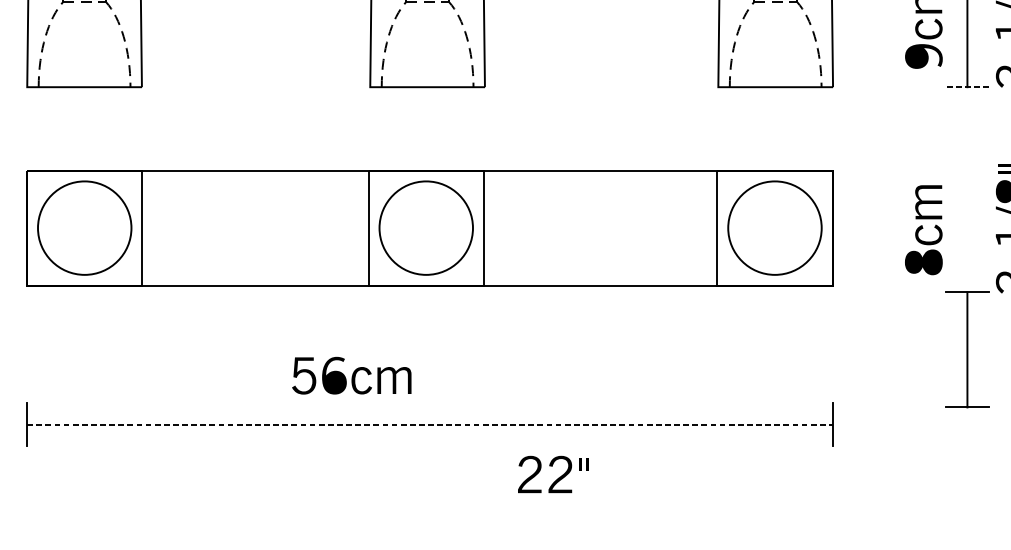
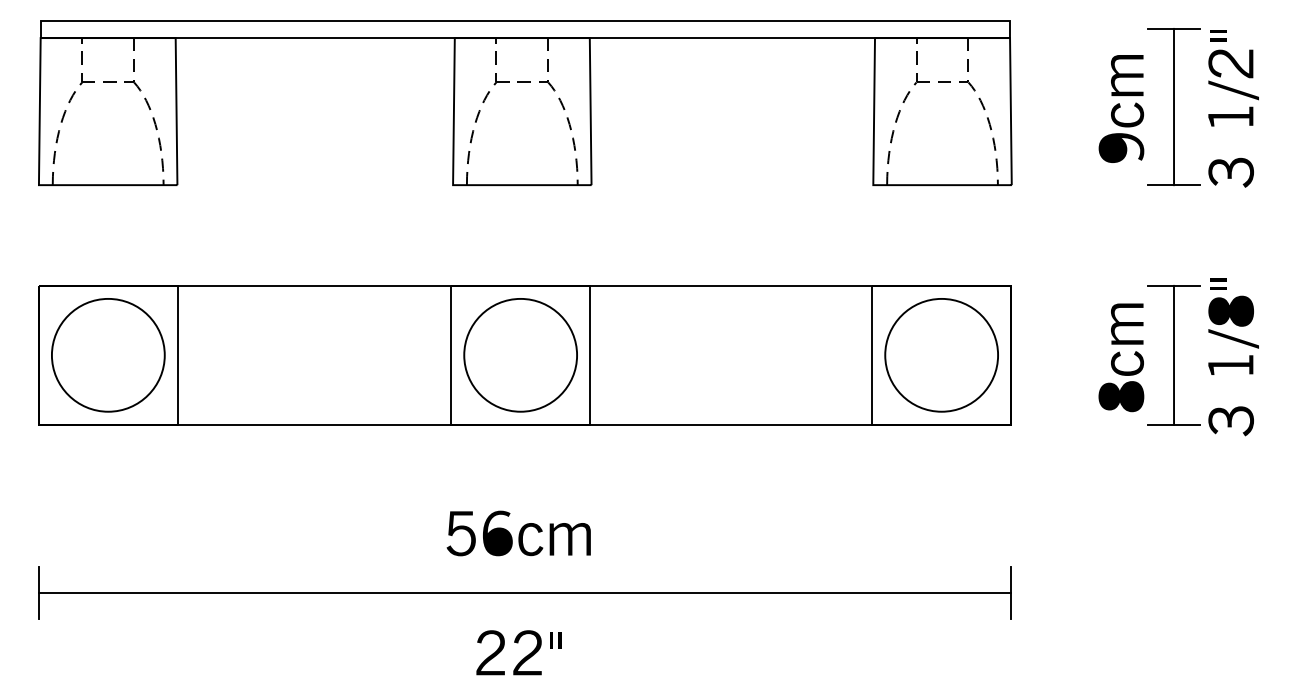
line: (966, 87) -> (1173, 185), dashed -> solid
part: (966, 350) -> (1173, 355), moved
part: (351, 375) -> (518, 533), moved
line: (430, 424) -> (525, 592), dashed -> solid
part: (555, 480) -> (521, 659), moved

